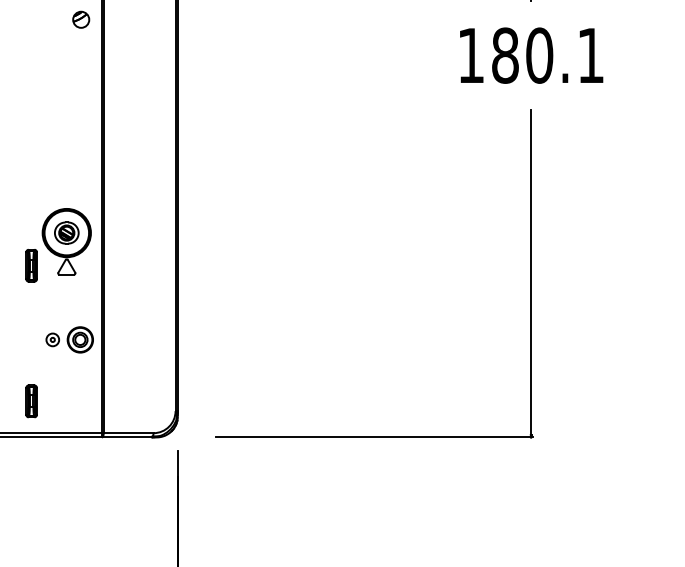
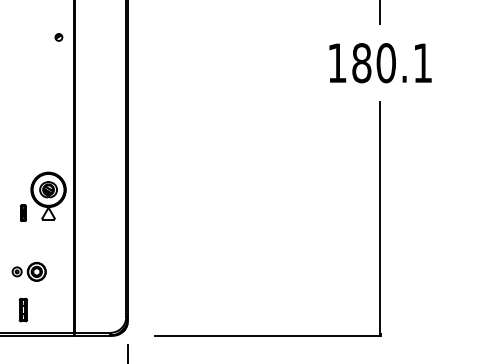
part: (81, 19) -> (59, 37), size x0.6
part: (31, 265) -> (23, 213), size x0.7
part: (69, 339) -> (29, 271), moved

